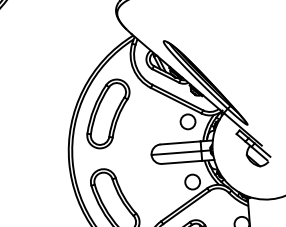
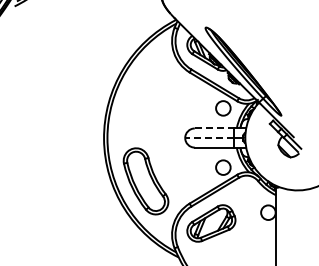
part: (107, 113) -> (145, 94), removed
line: (180, 142) -> (214, 128), solid -> dashed
line: (176, 153) -> (209, 138), solid -> dashed

